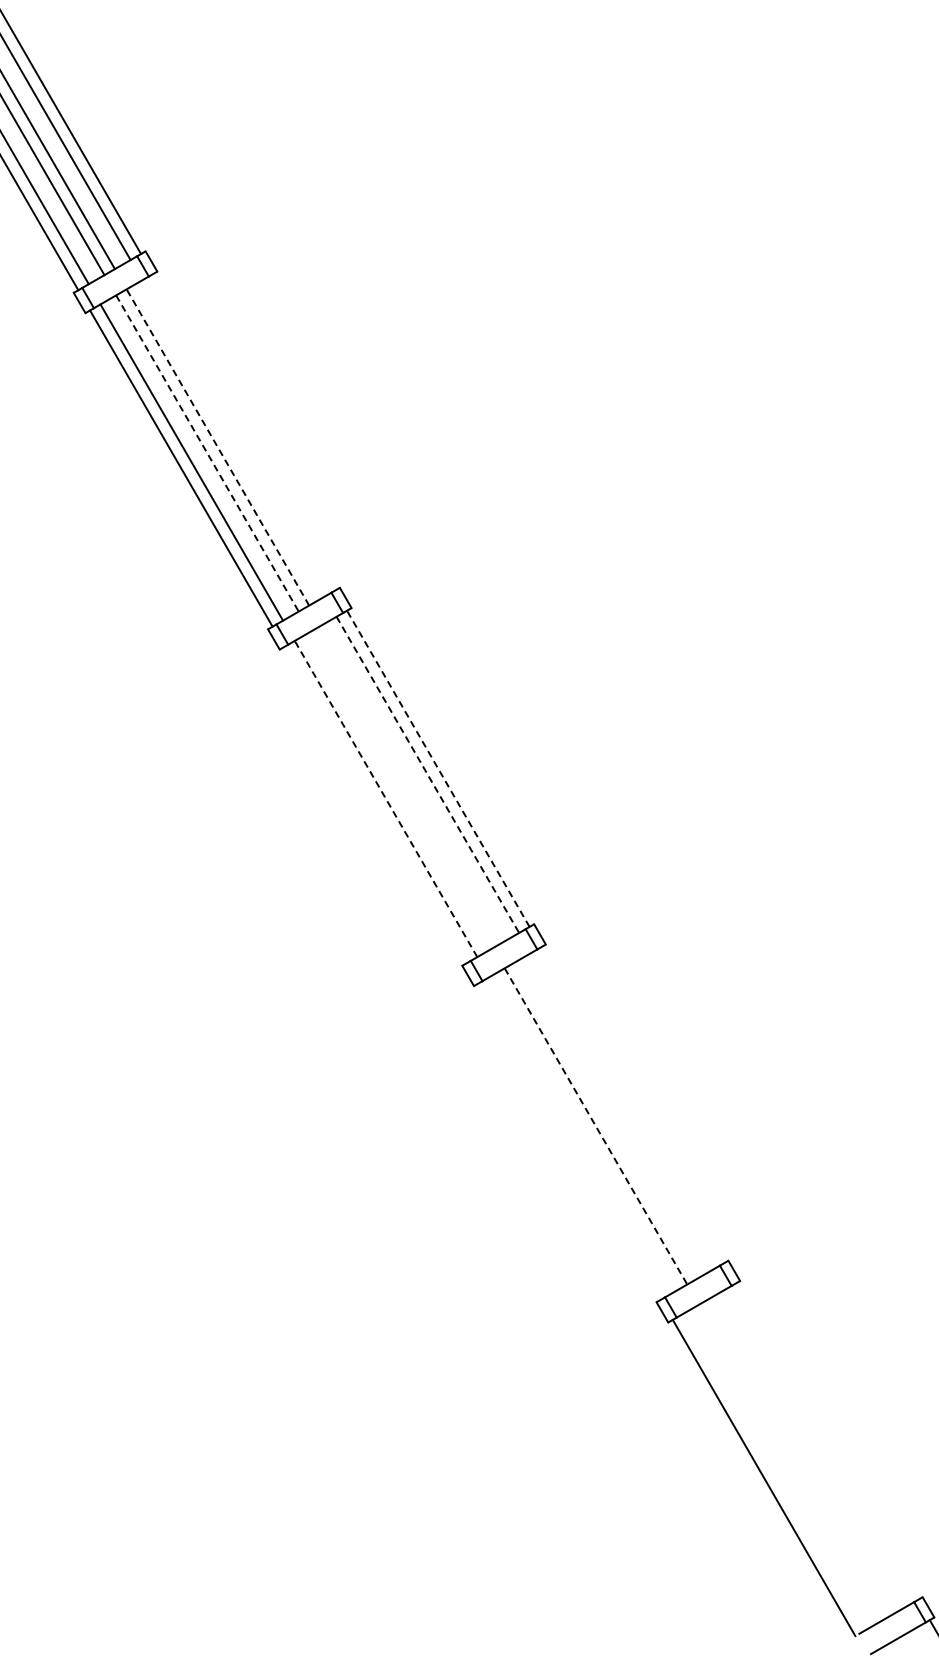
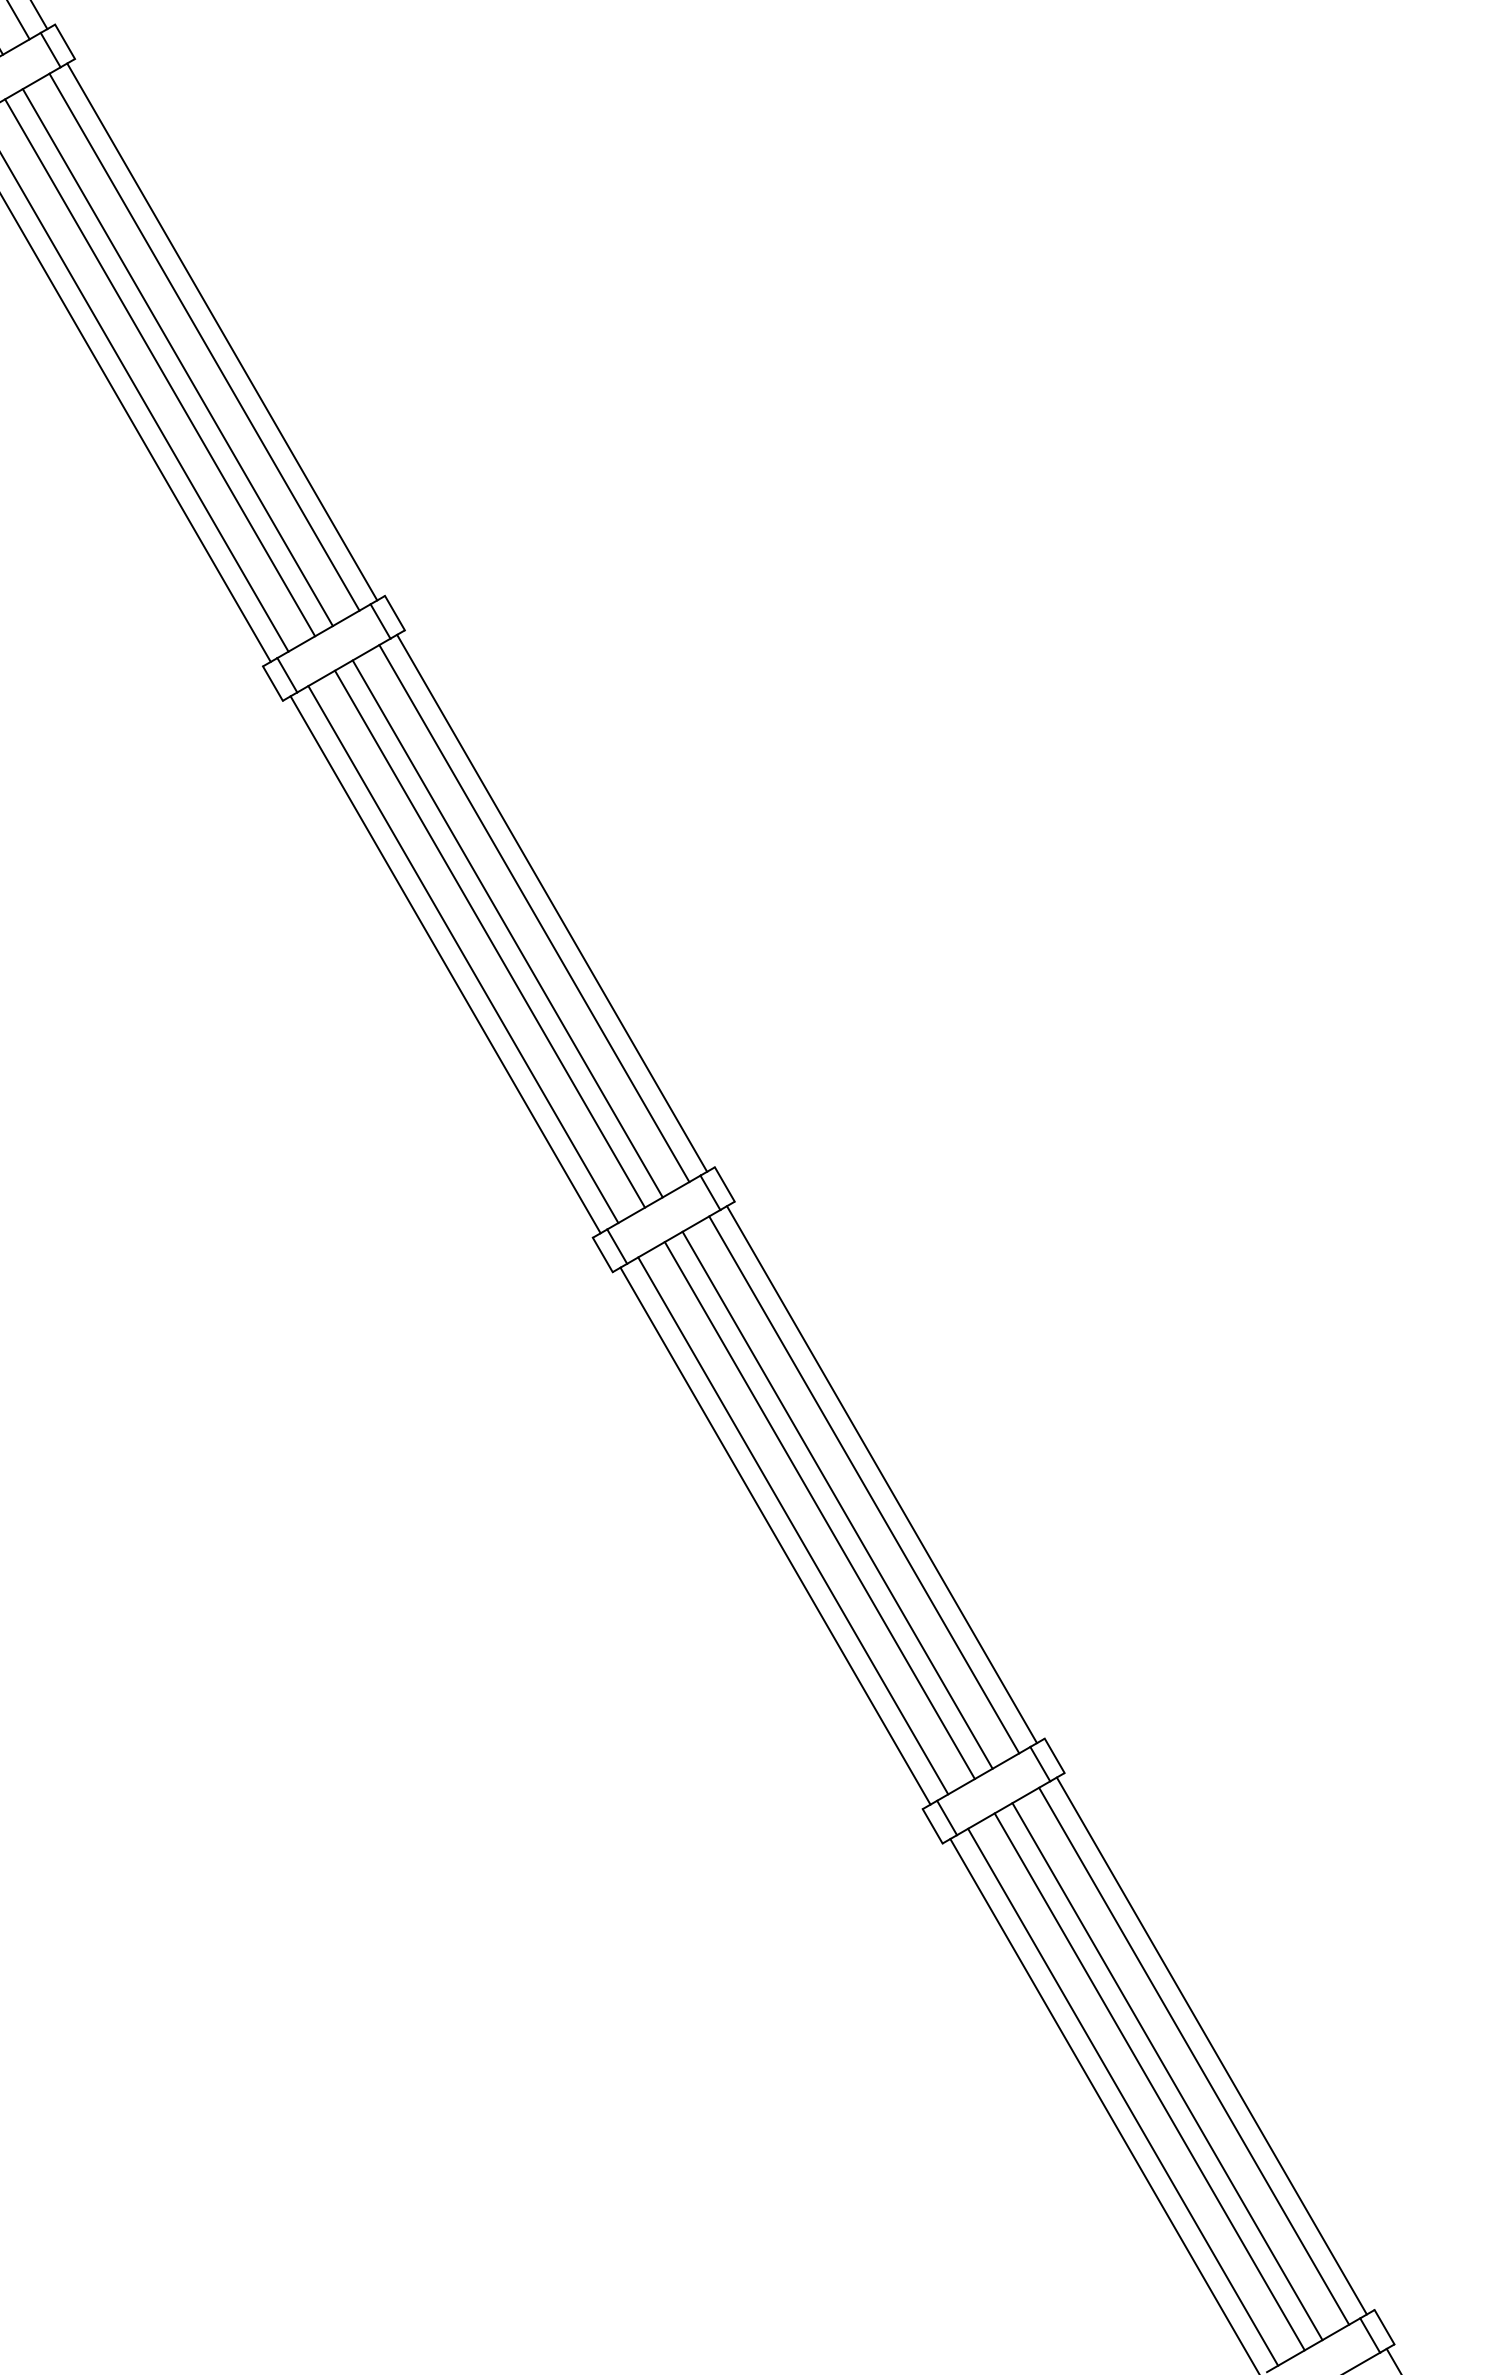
line: (243, 432) -> (221, 332), added
line: (233, 438) -> (204, 342), added
line: (217, 447) -> (177, 357), dashed -> solid
line: (207, 453) -> (160, 367), dashed -> solid
line: (438, 768) -> (552, 902), dashed -> solid
line: (427, 774) -> (533, 912), dashed -> solid
line: (411, 783) -> (506, 928), added
line: (401, 789) -> (489, 938), added
line: (386, 799) -> (464, 955), dashed -> solid
line: (375, 804) -> (445, 963), added
line: (632, 1105) -> (881, 1474), added
line: (621, 1111) -> (863, 1485), added
line: (606, 1120) -> (837, 1500), added
line: (595, 1126) -> (819, 1510), dashed -> solid
line: (580, 1135) -> (793, 1525), added
line: (569, 1141) -> (774, 1536), added
line: (826, 1441) -> (1211, 2045), added
line: (816, 1447) -> (1194, 2055), added
line: (800, 1456) -> (1167, 2071), added
line: (789, 1462) -> (1148, 2081), added
line: (774, 1471) -> (1123, 2096), added

